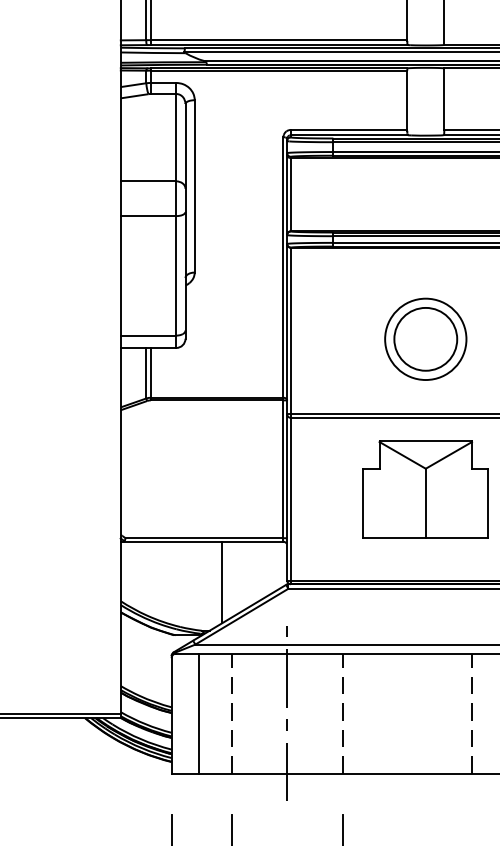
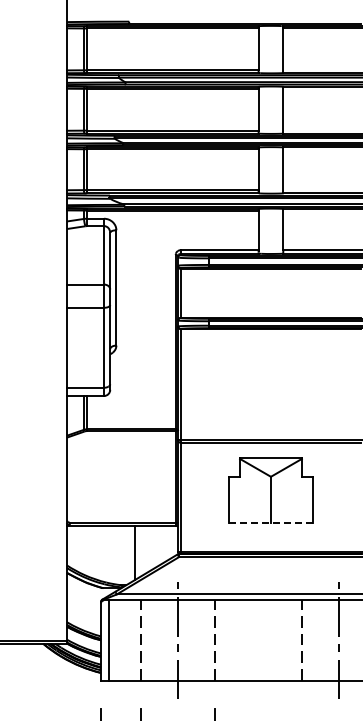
part: (425, 339) -> (270, 390), removed
line: (425, 538) -> (270, 523), solid -> dashed
line: (199, 713) -> (108, 640), moved

